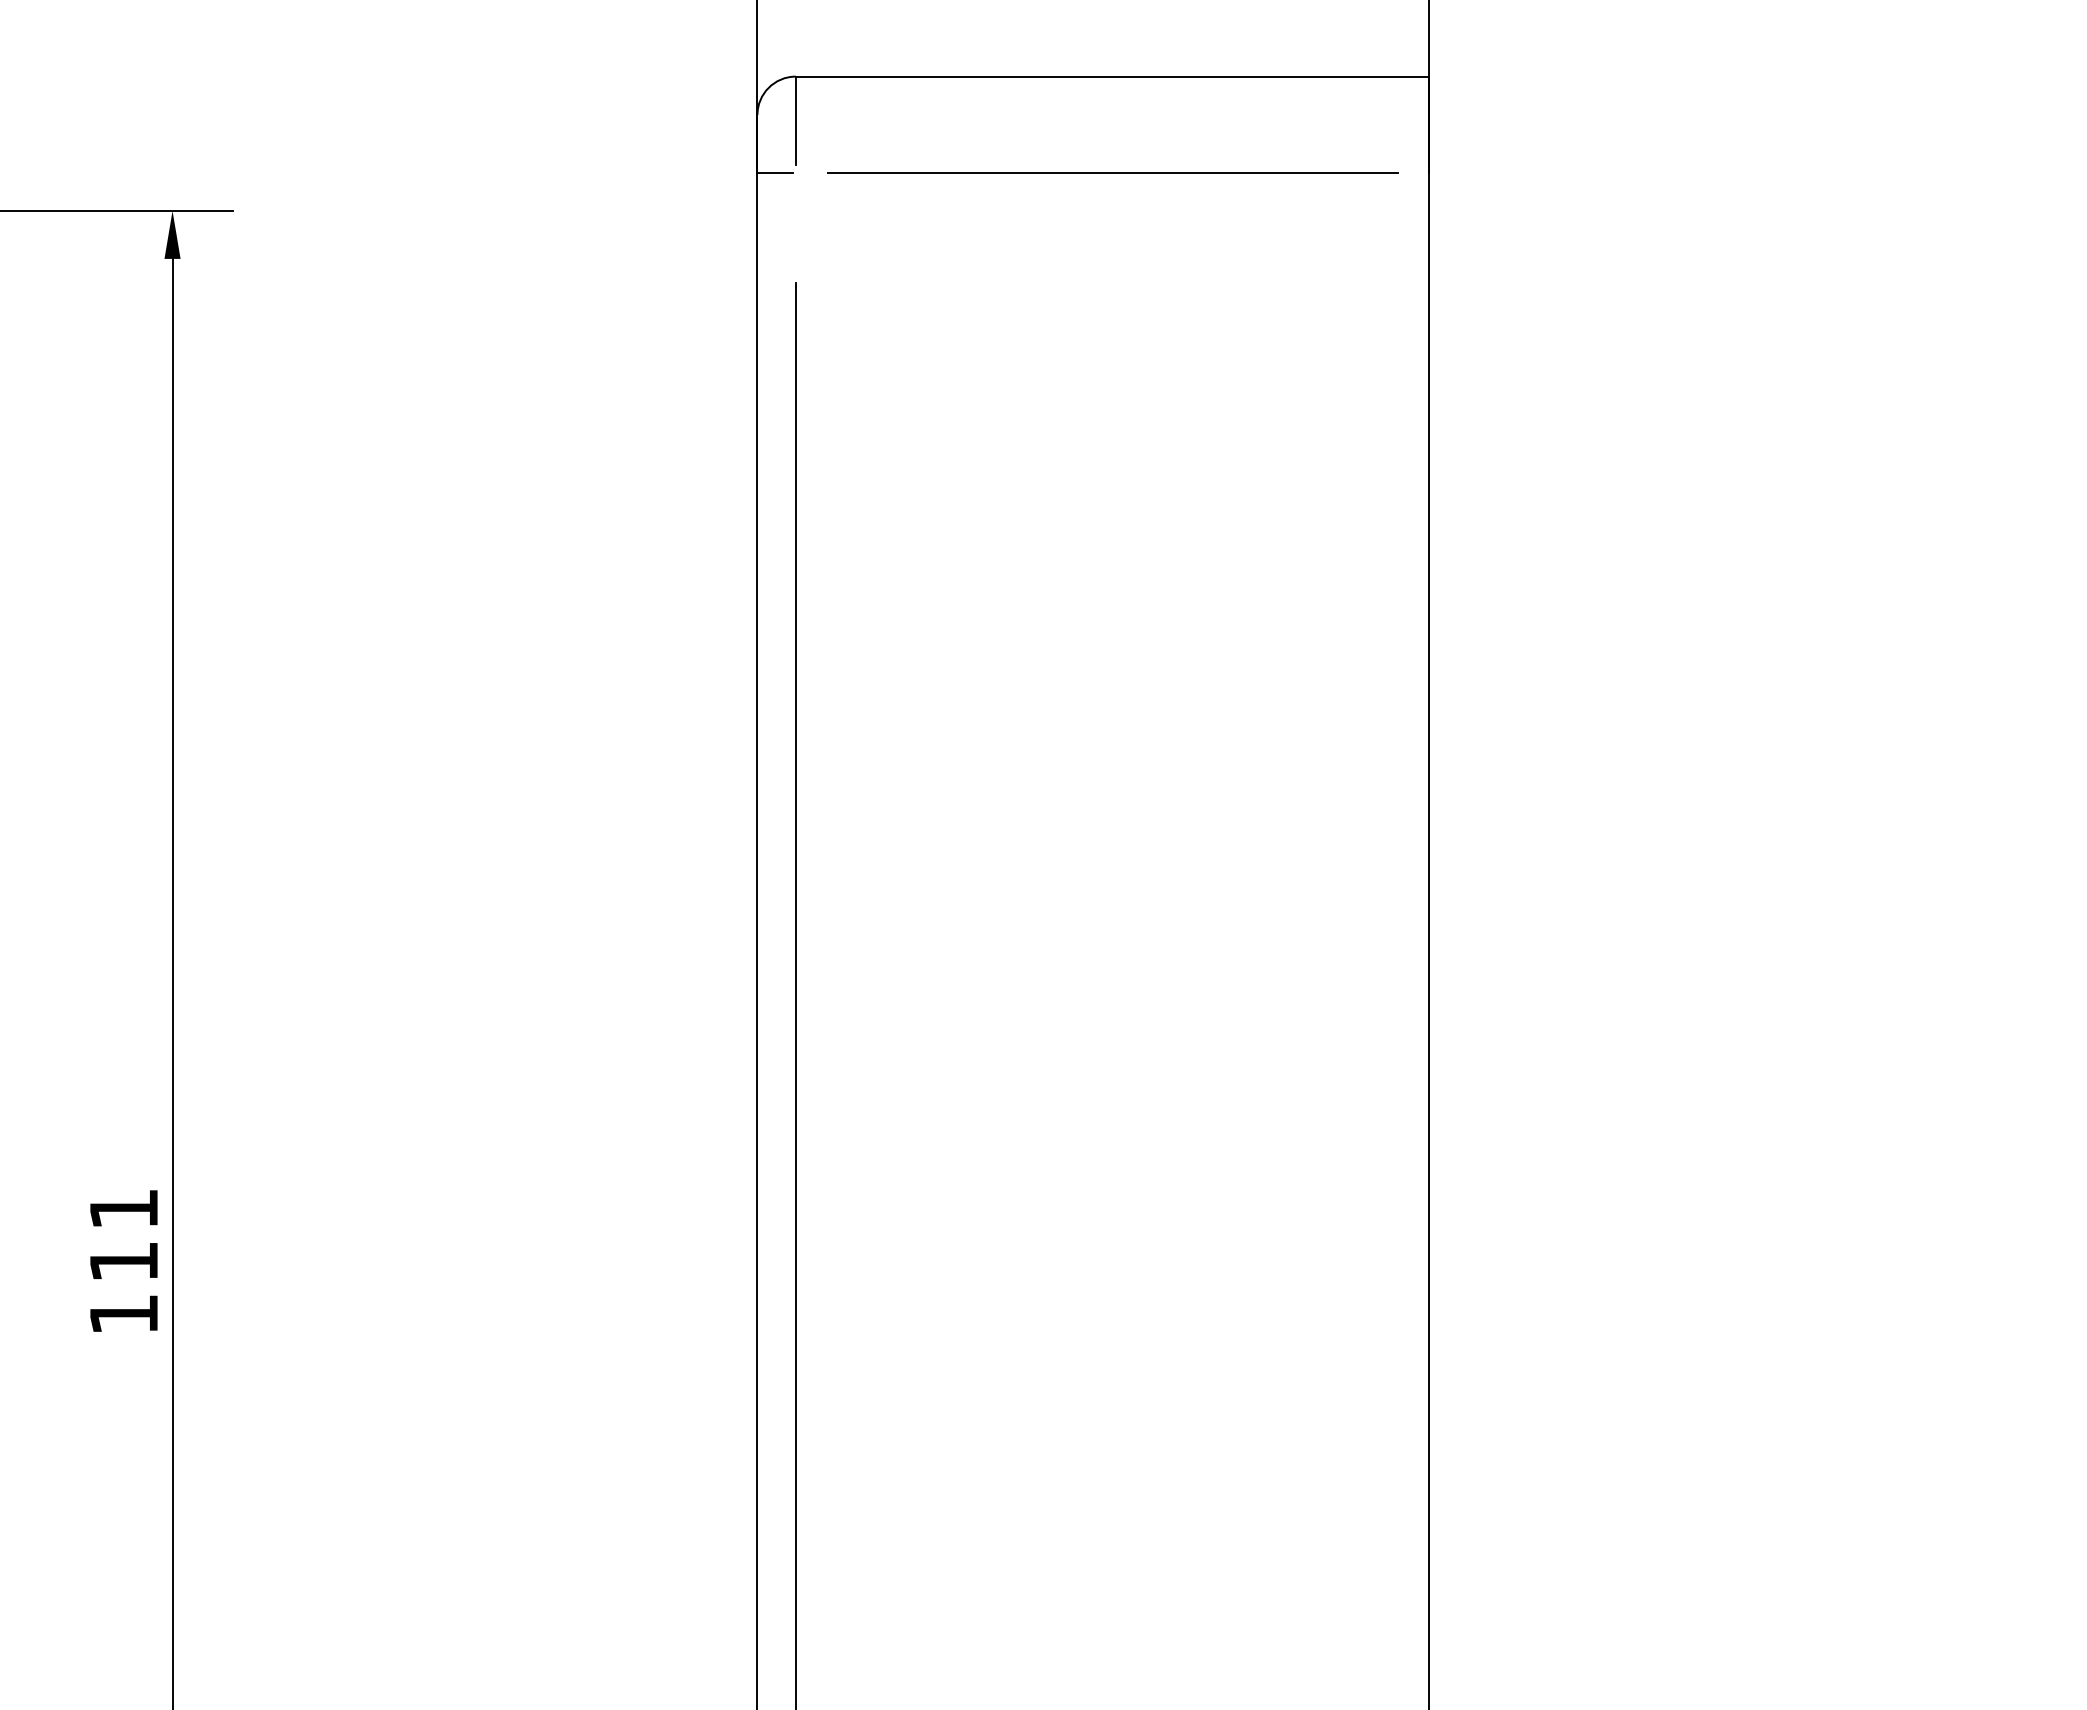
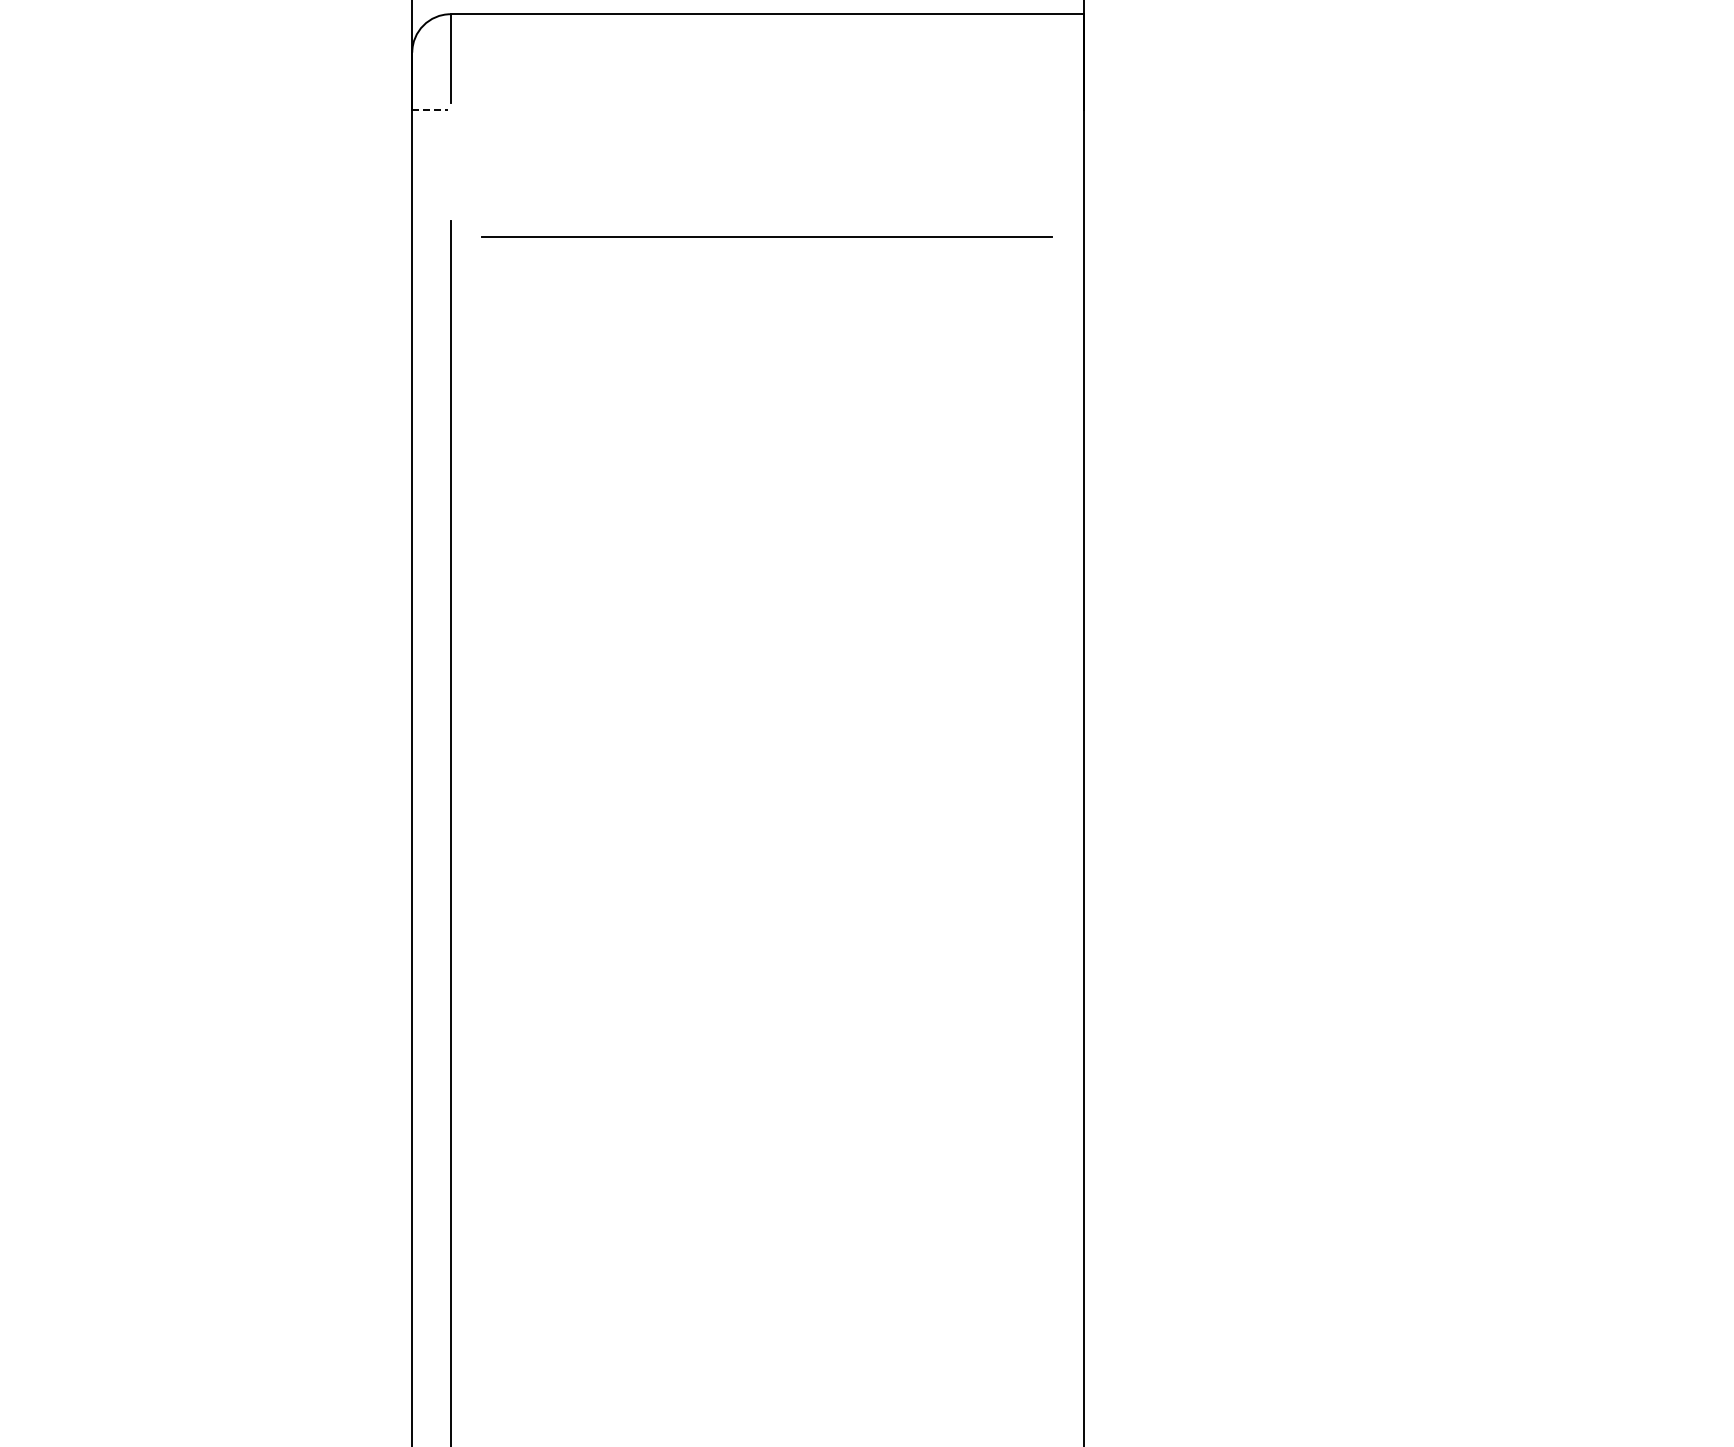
line: (775, 172) -> (430, 110), solid -> dashed
line: (1112, 172) -> (767, 237), moved

